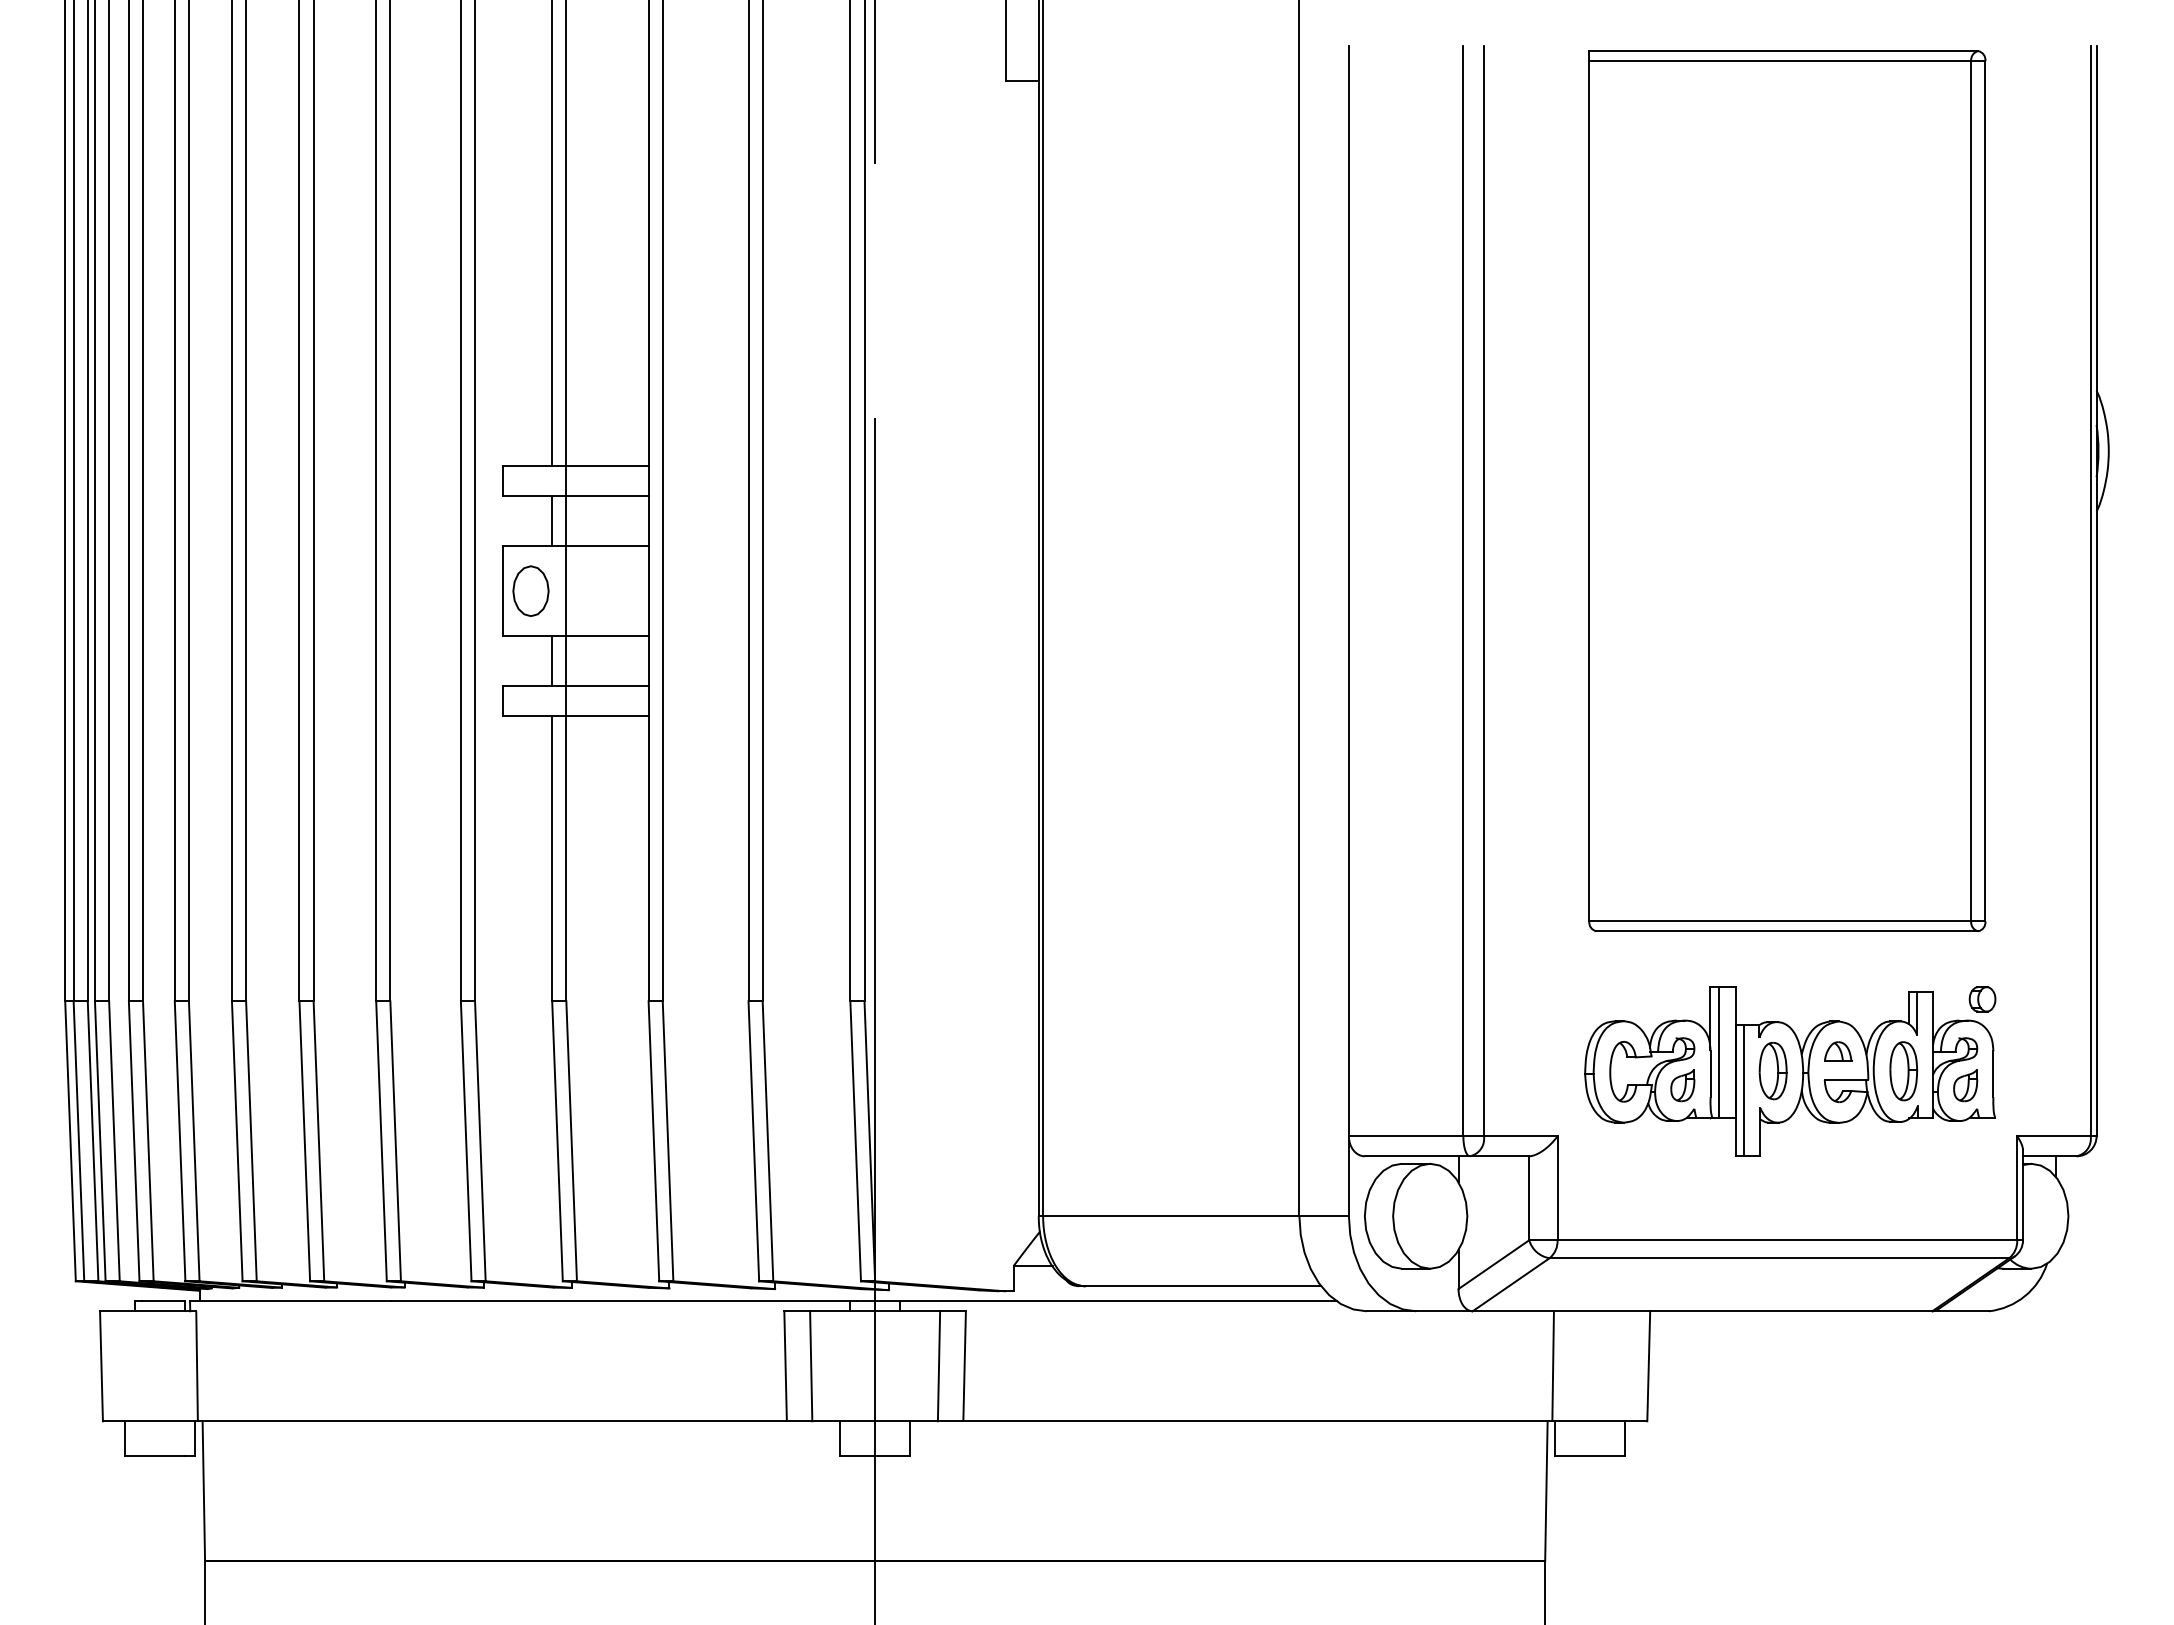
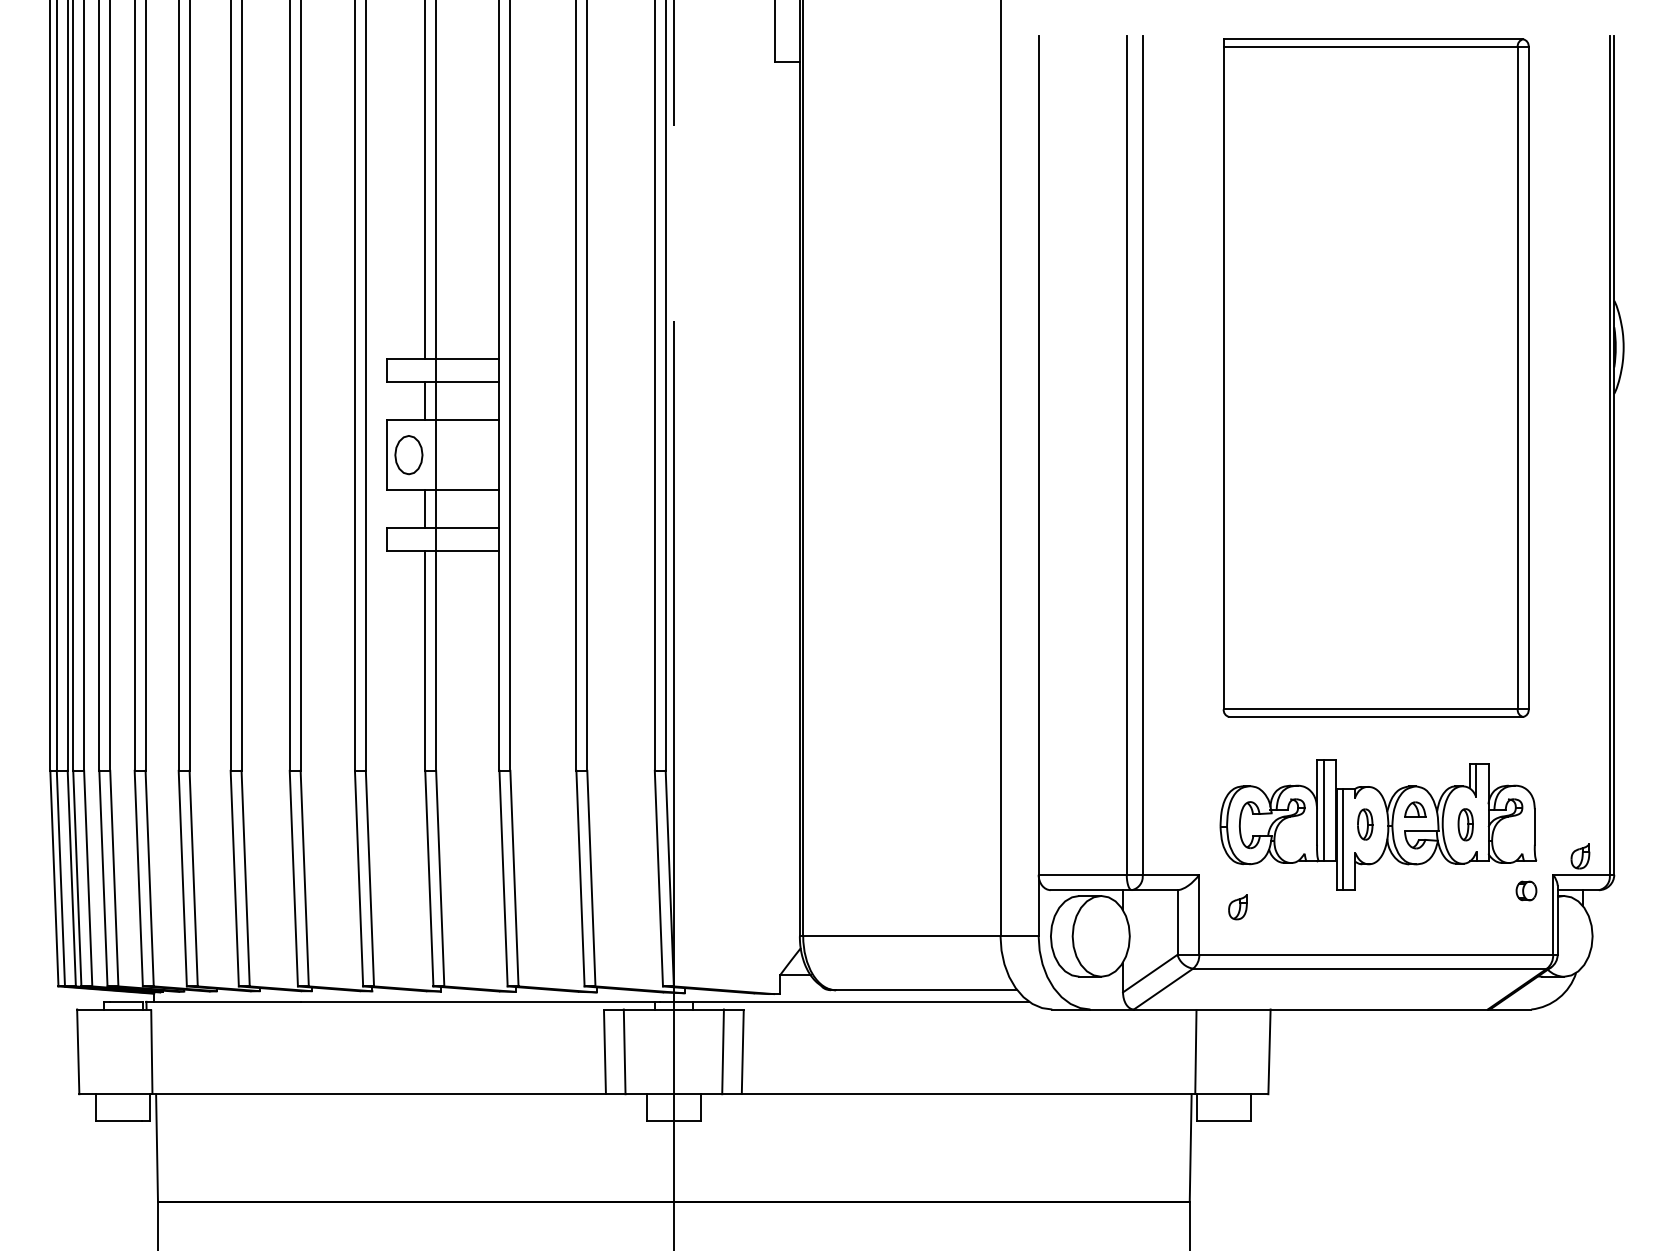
part: (1982, 999) -> (1526, 891), moved
part: (1772, 1070) -> (1364, 824), size x0.7
part: (1903, 1071) -> (1465, 824), size x0.7
part: (1682, 1085) -> (1237, 907), moved
part: (1965, 1085) -> (1580, 856), moved

